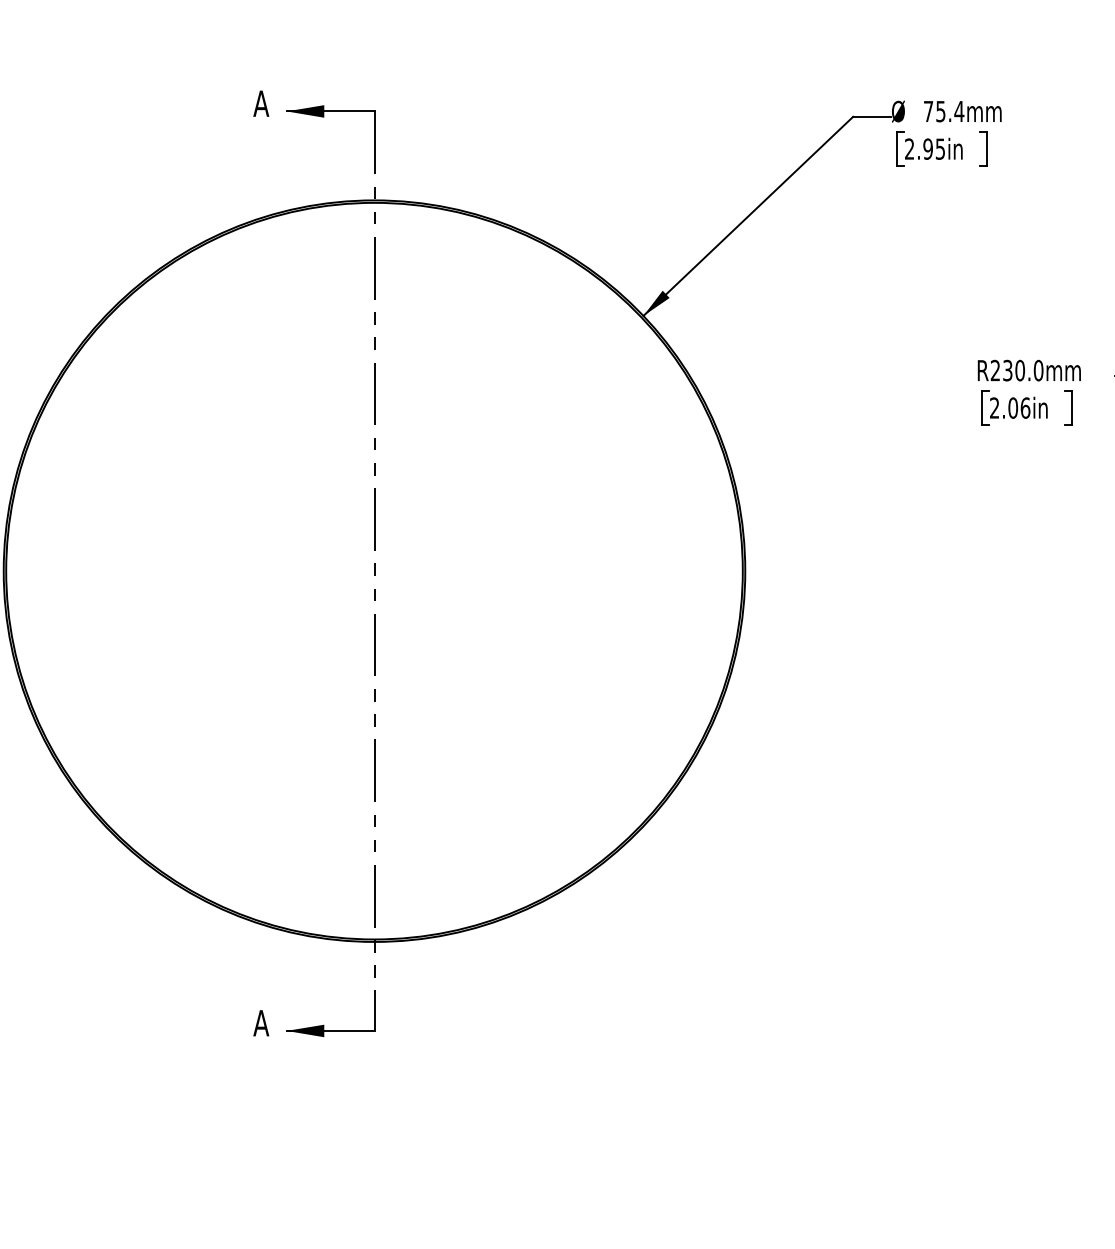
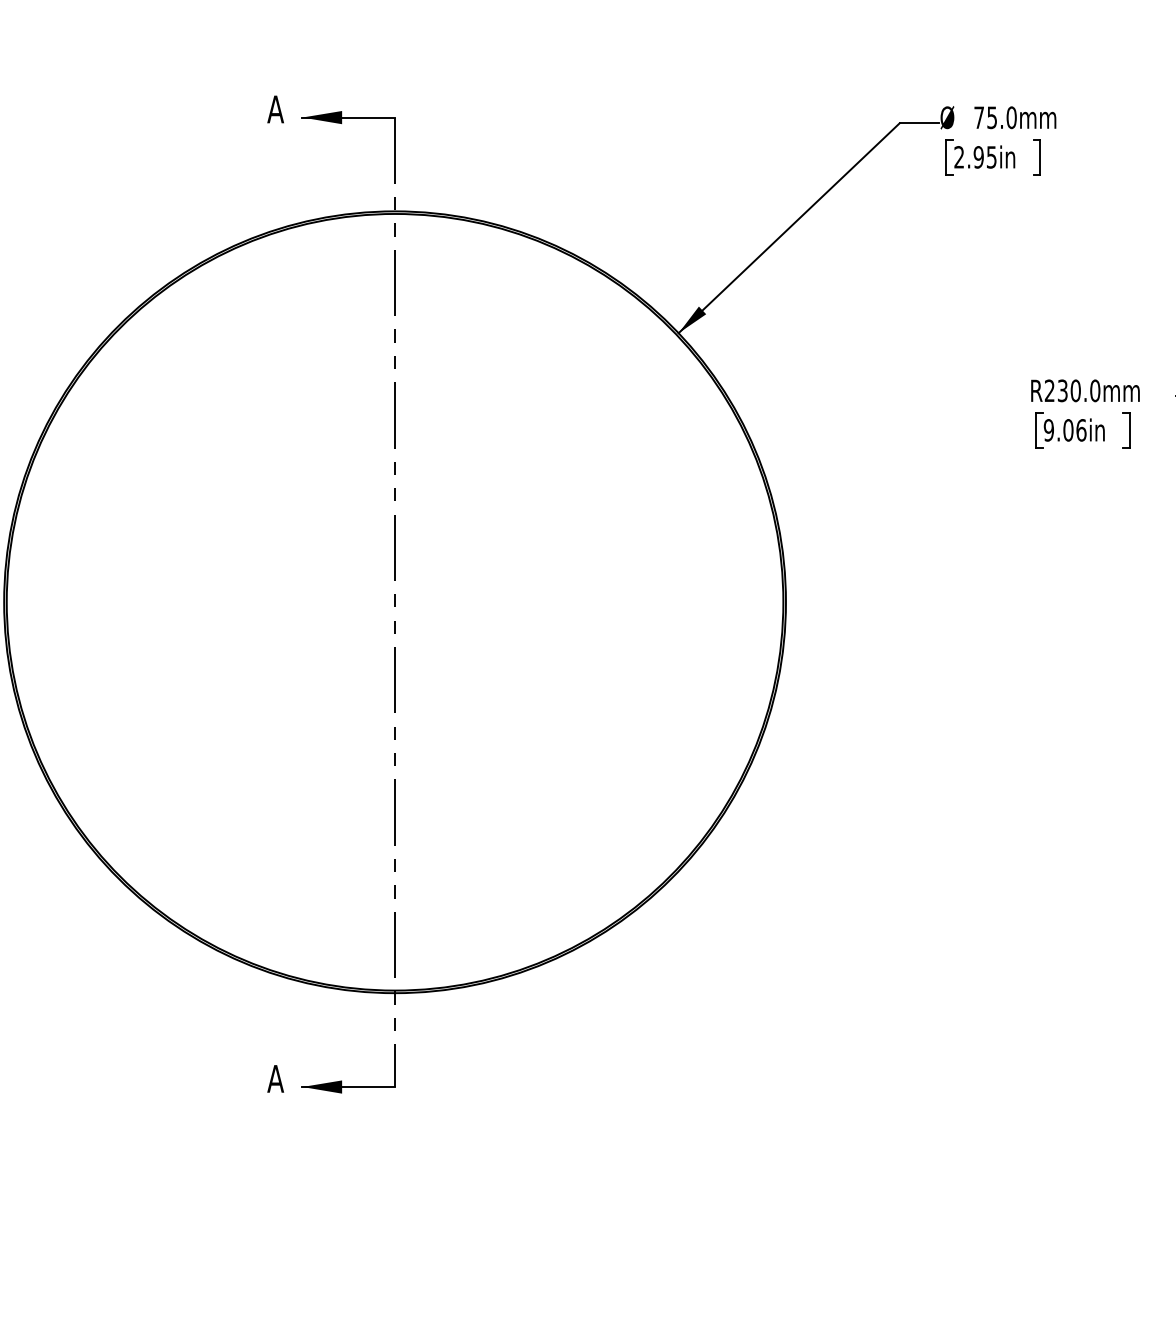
text: (959, 111) -> (1011, 117), 75.4mm -> 75.0mm
text: (994, 407) -> (1048, 429), 2.06in -> 9.06in

